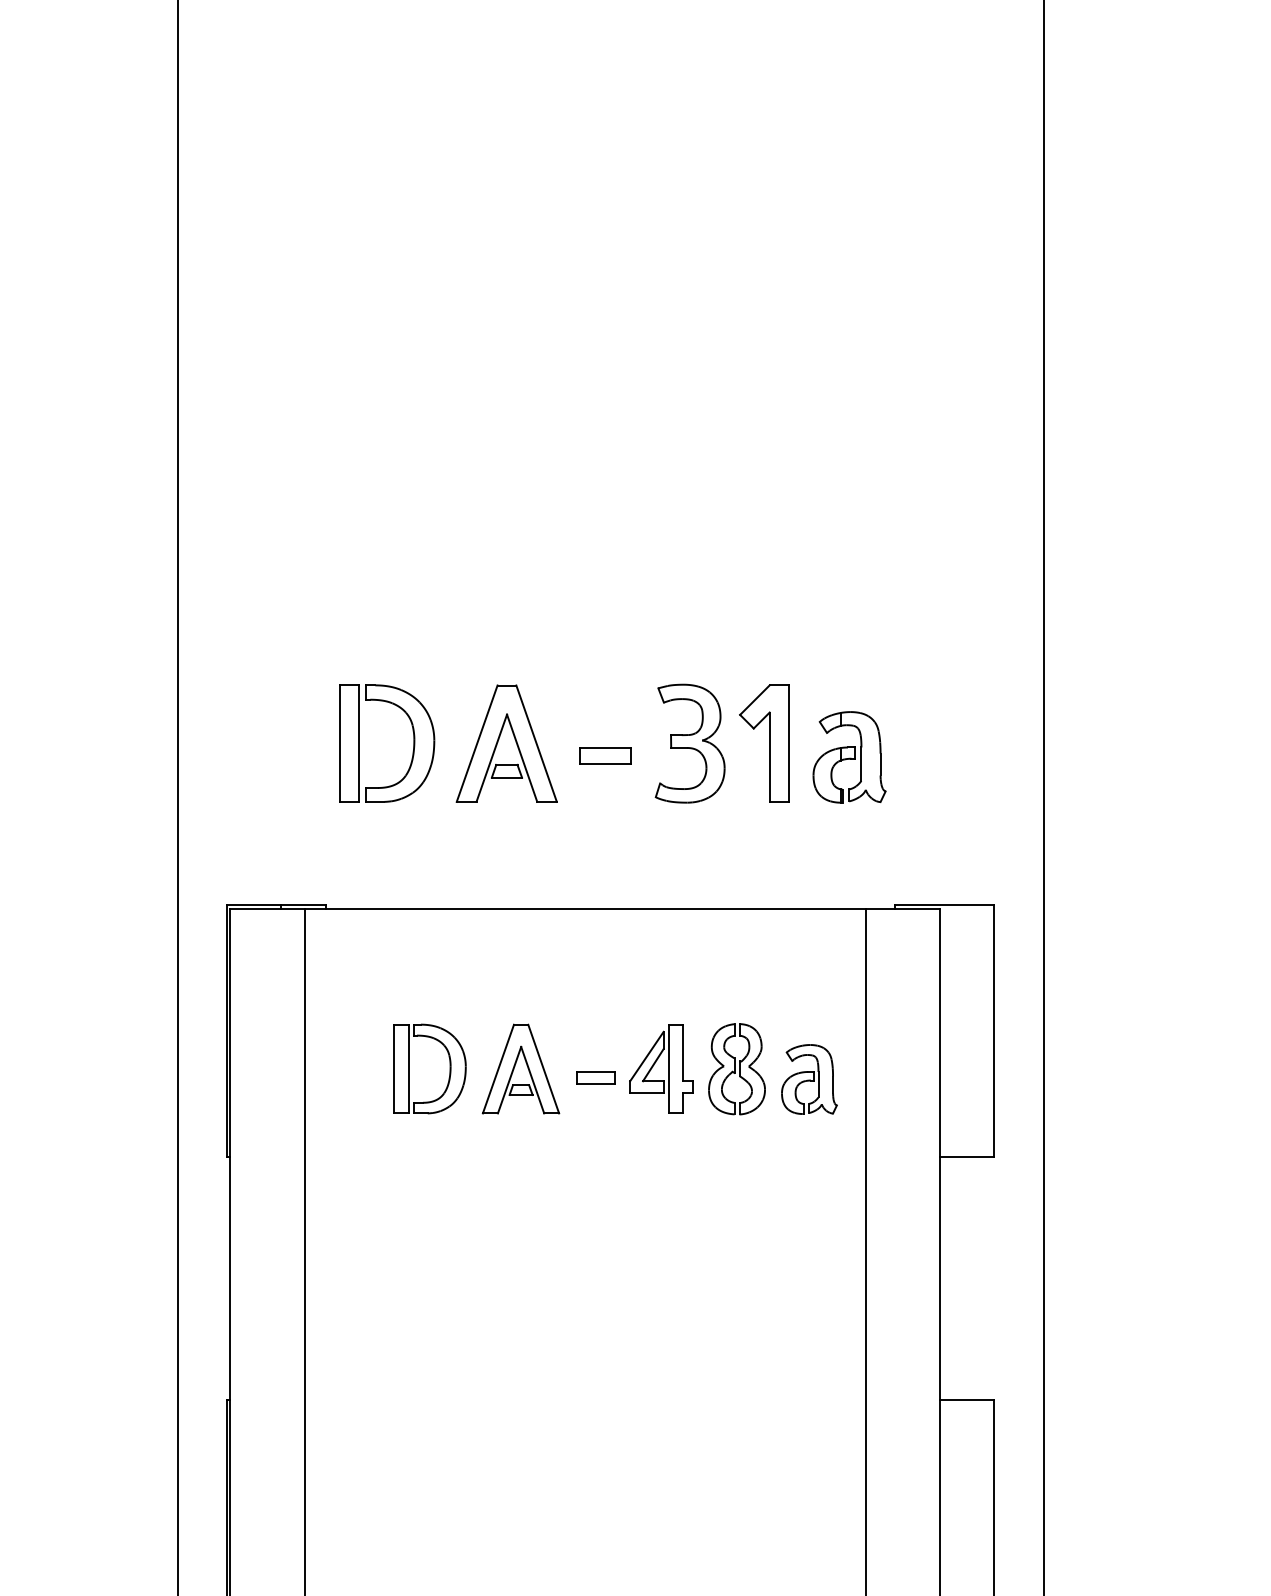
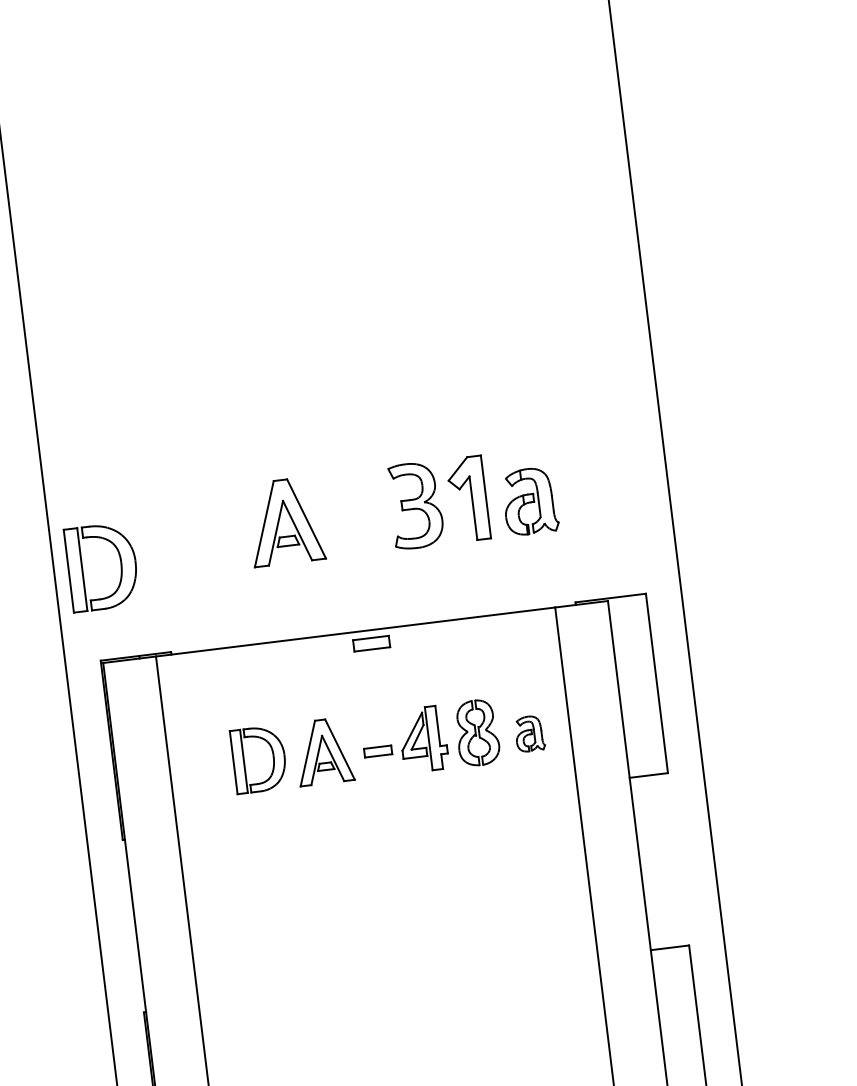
part: (413, 743) -> (120, 564), moved
part: (605, 755) -> (371, 643), moved
part: (809, 1079) -> (529, 733), size x0.7

